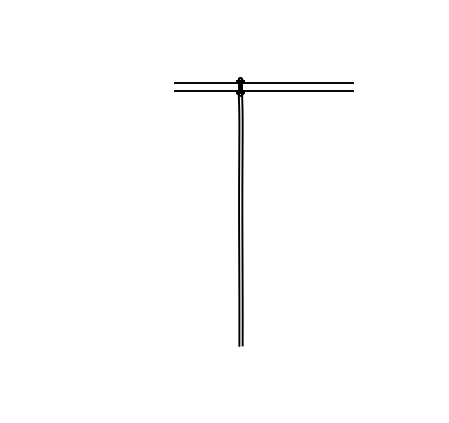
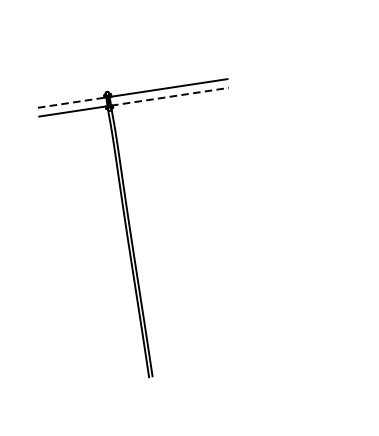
line: (207, 83) -> (72, 103), solid -> dashed
line: (297, 91) -> (170, 97), solid -> dashed

